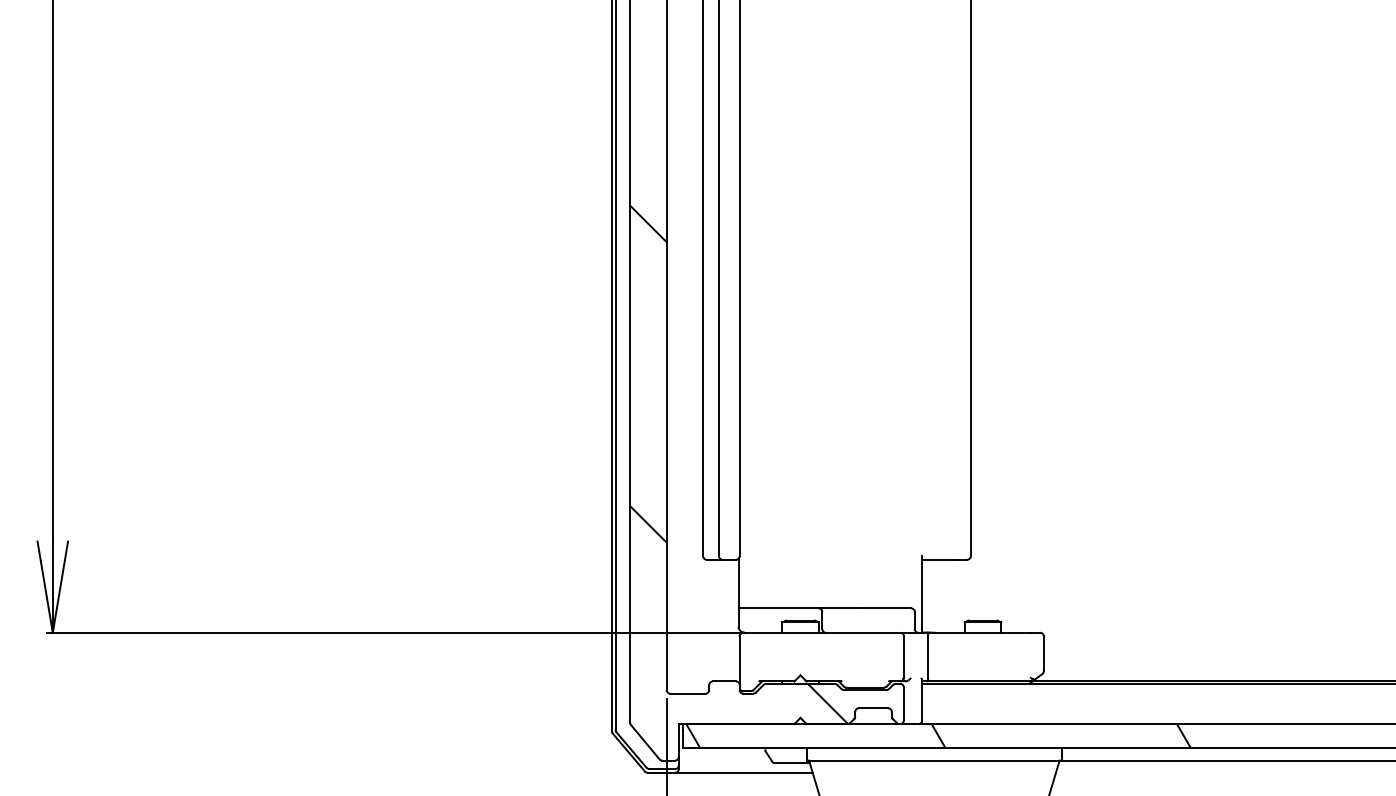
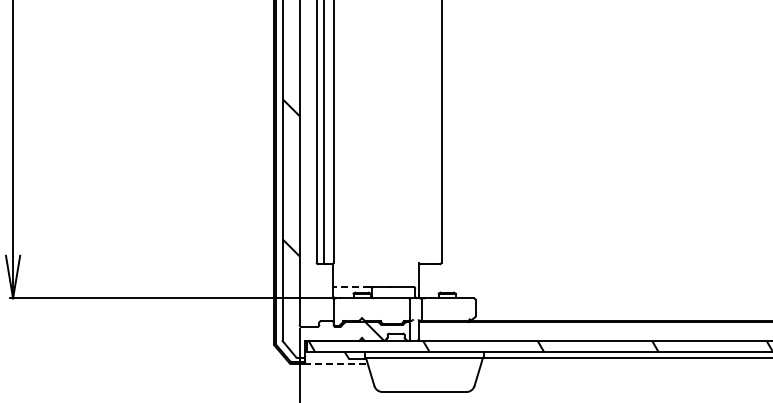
line: (775, 609) -> (350, 287), solid -> dashed
line: (745, 772) -> (336, 363), solid -> dashed

